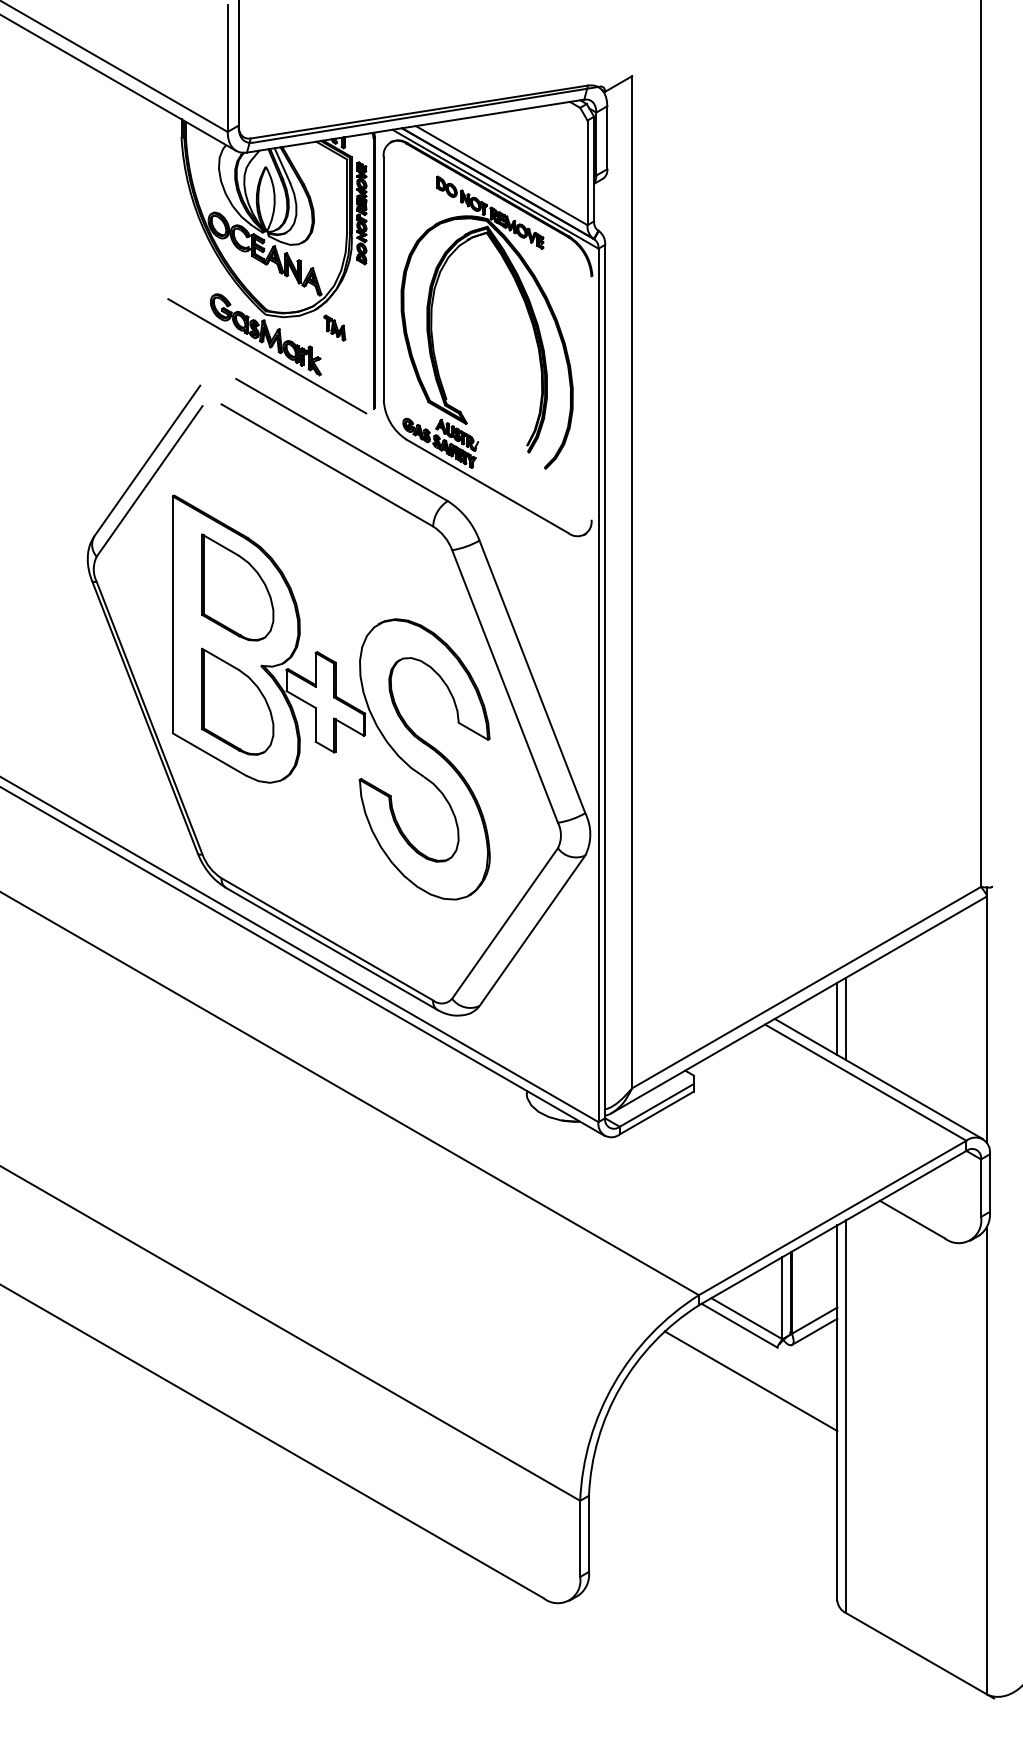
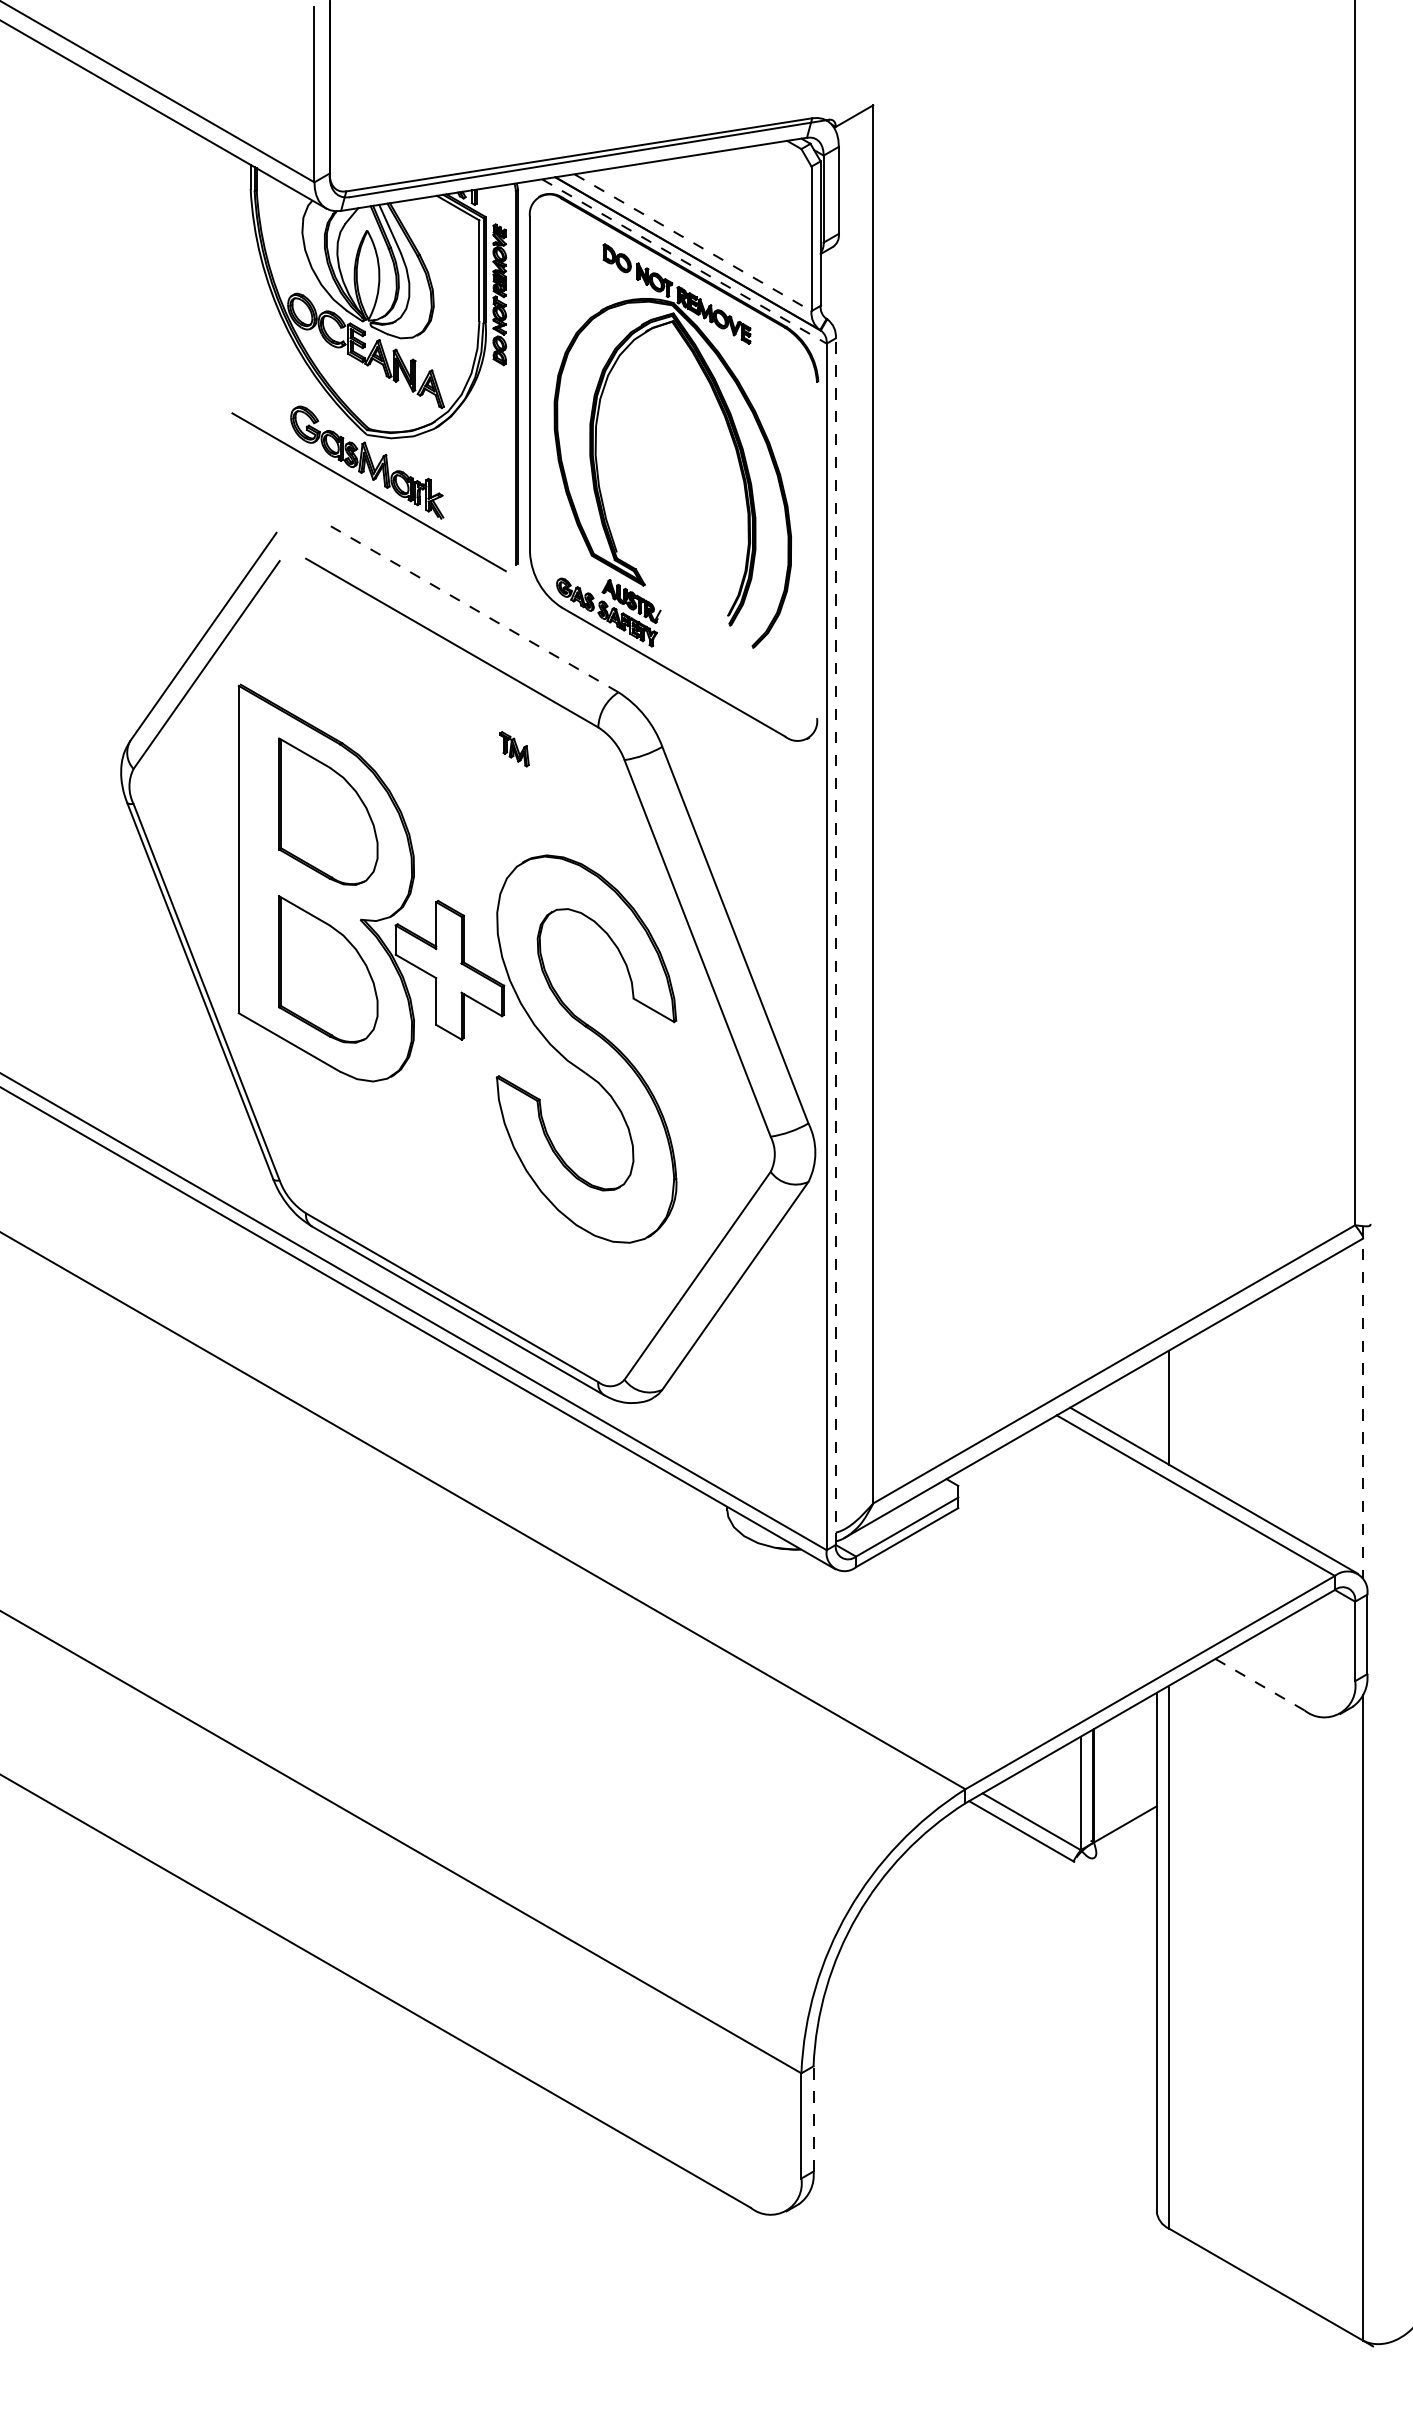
line: (502, 175) -> (693, 242), solid -> dashed
line: (495, 189) -> (684, 261), solid -> dashed
part: (334, 328) -> (514, 749), moved
line: (342, 439) -> (472, 607), solid -> dashed
line: (604, 681) -> (835, 941), solid -> dashed
line: (987, 1015) -> (1363, 1402), solid -> dashed
line: (837, 1018) -> (1156, 1407), removed
line: (912, 1219) -> (1260, 1684), solid -> dashed
line: (814, 1331) -> (1125, 1839), removed
line: (751, 1381) -> (1037, 1908), removed
line: (588, 1533) -> (813, 2118), solid -> dashed

